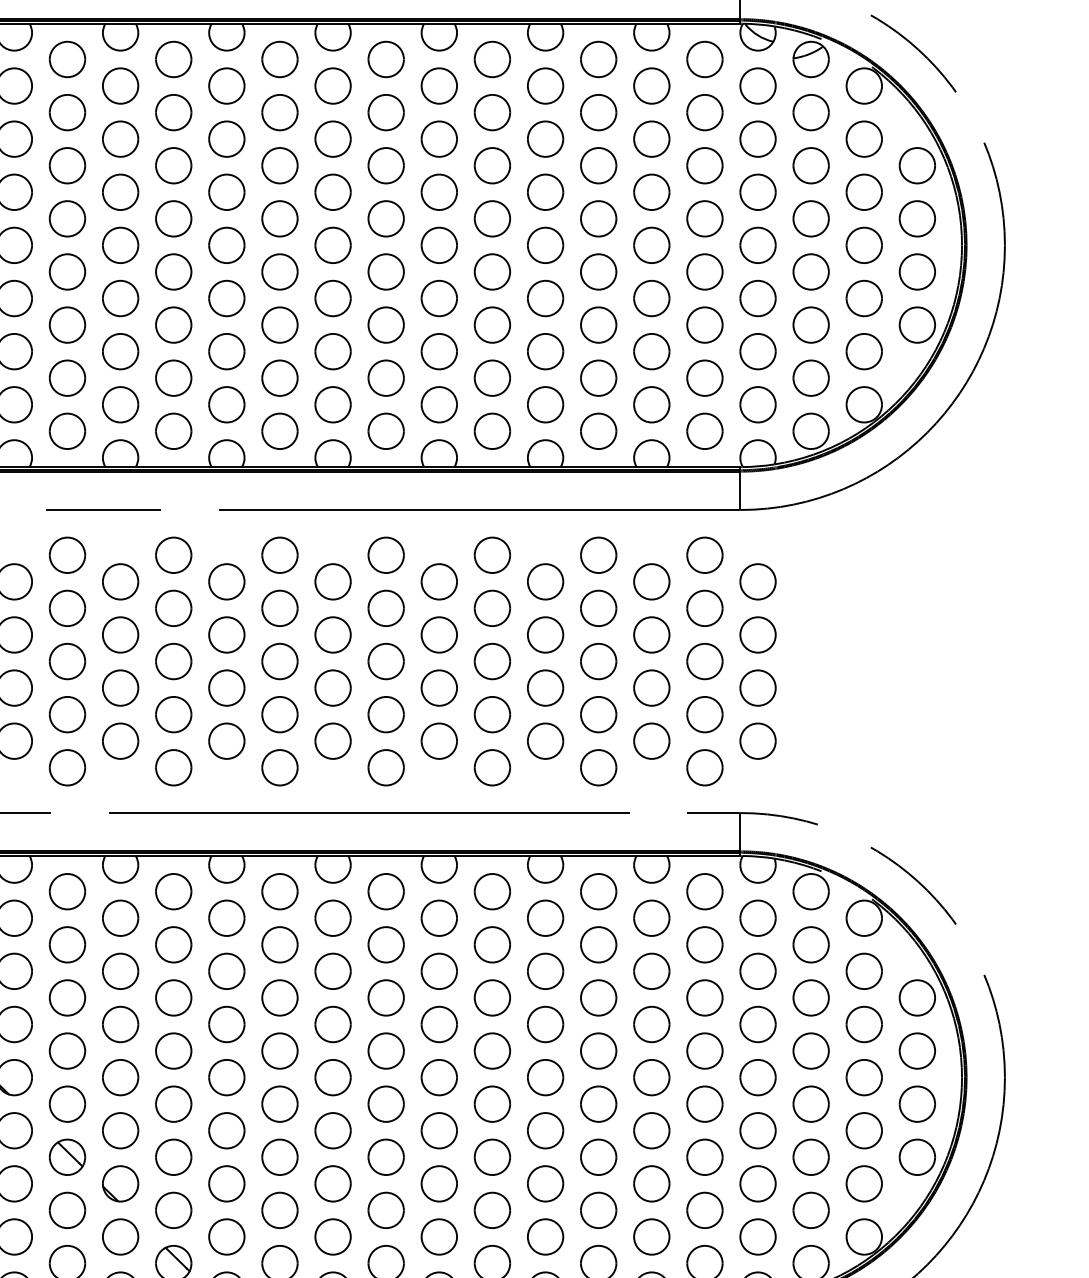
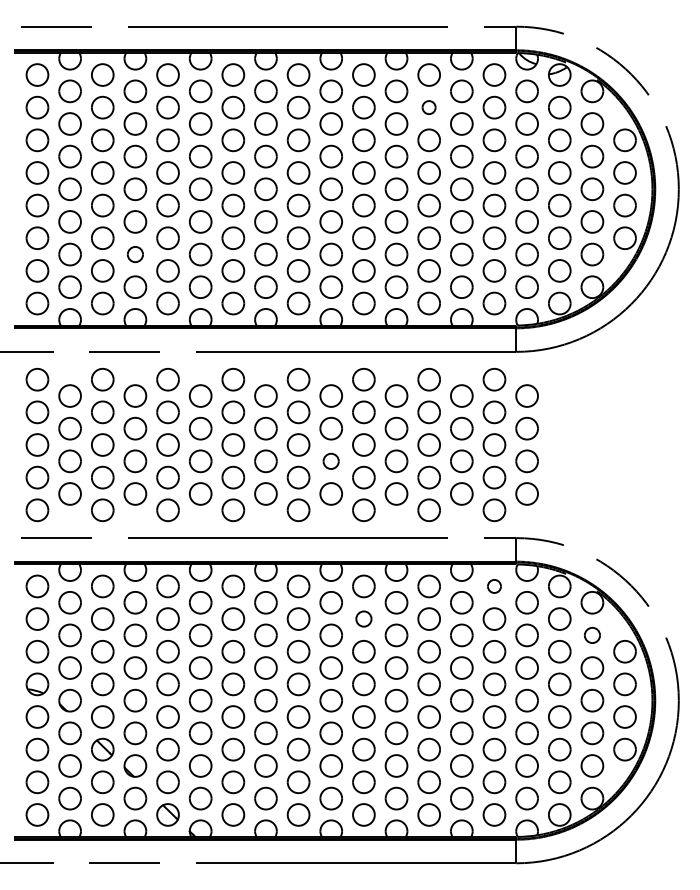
part: (597, 112) -> (428, 107), size x0.6
part: (120, 351) -> (135, 254), size x0.7
part: (438, 688) -> (330, 461), size x0.7
part: (704, 891) -> (494, 586), size x0.6
part: (491, 943) -> (363, 618), size x0.7
part: (864, 971) -> (592, 635), size x0.7

